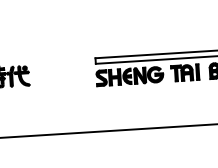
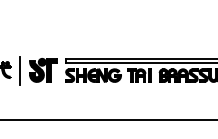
part: (68, 74) -> (43, 70), added
line: (41, 77) -> (20, 71), added

